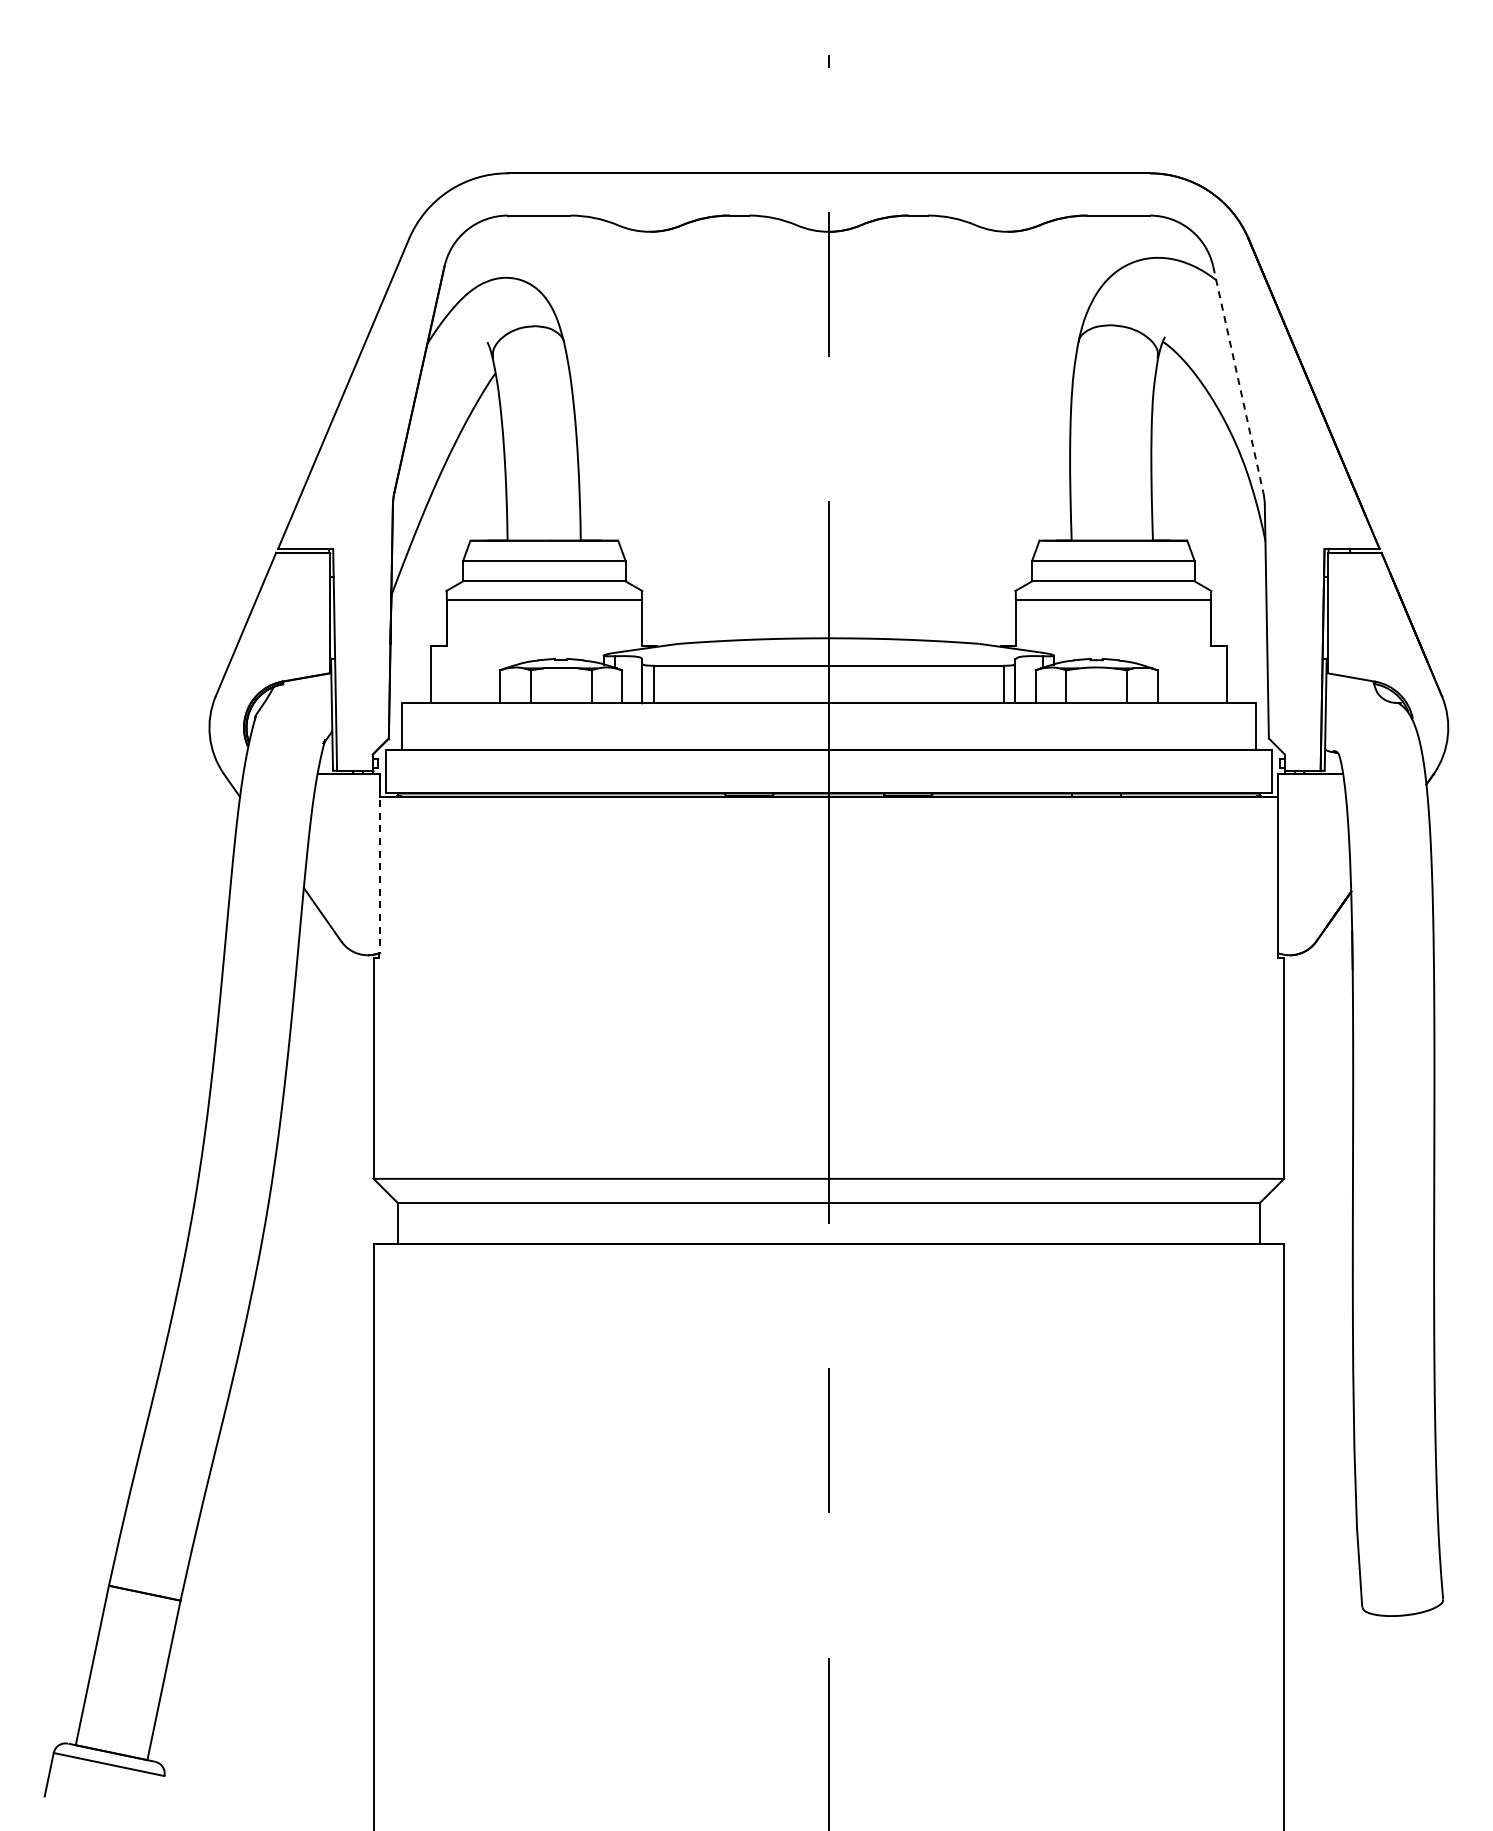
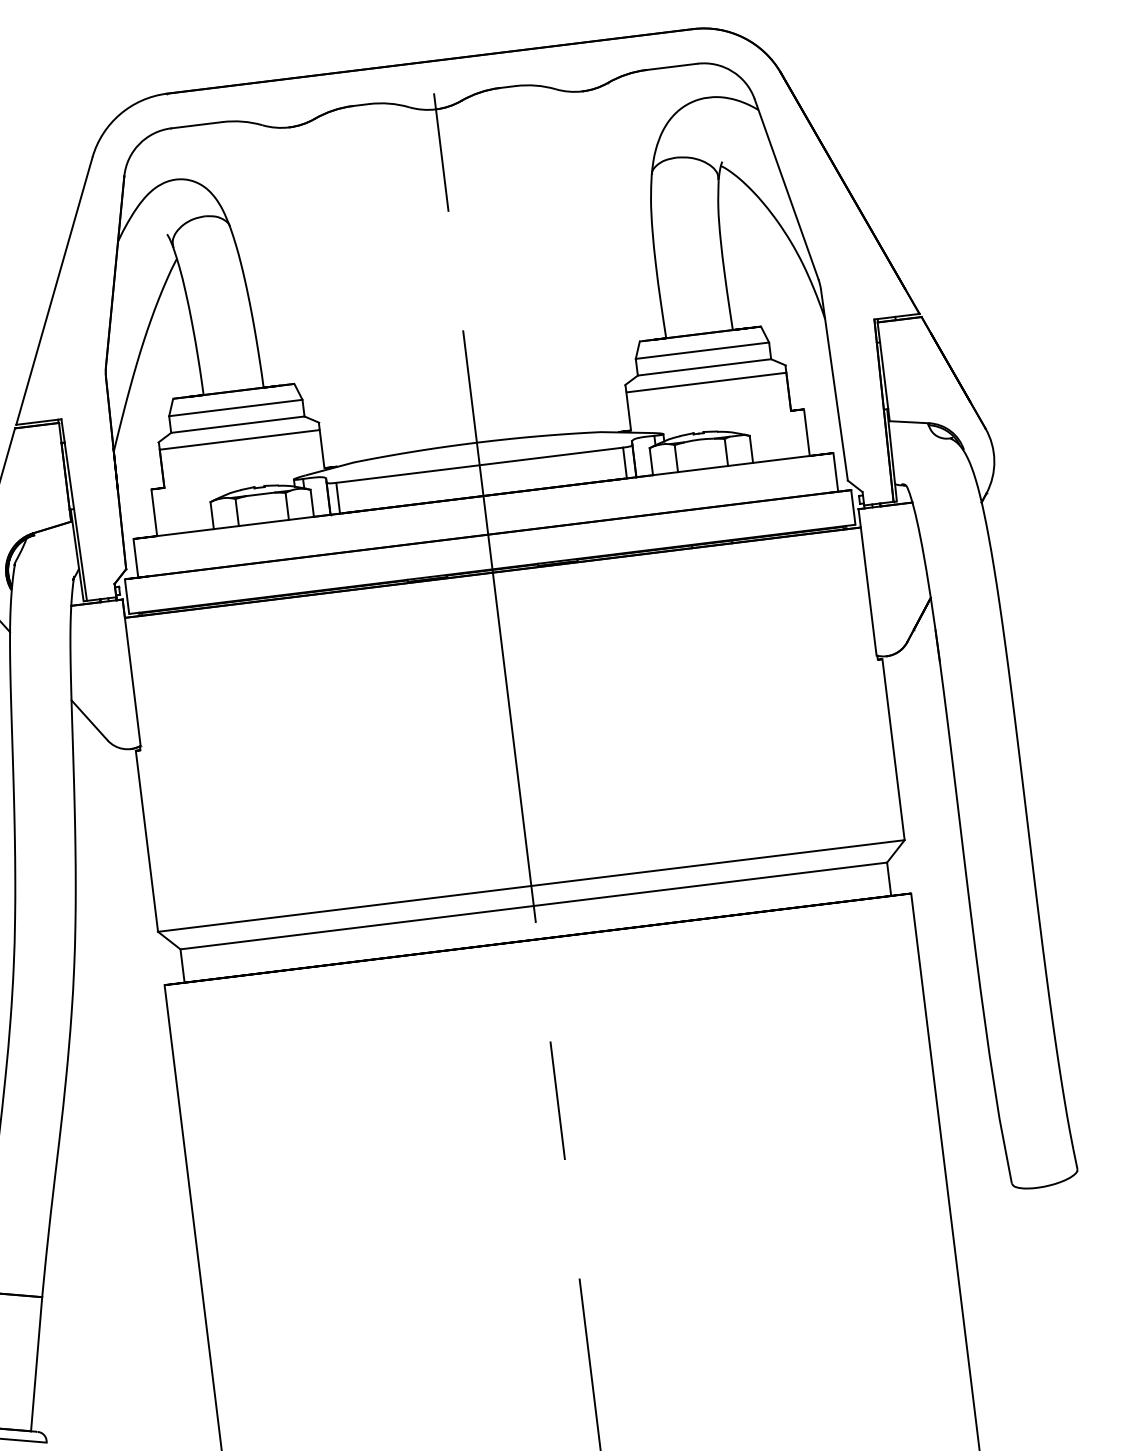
line: (1238, 379) -> (786, 189), dashed -> solid
line: (380, 864) -> (132, 673), dashed -> solid

